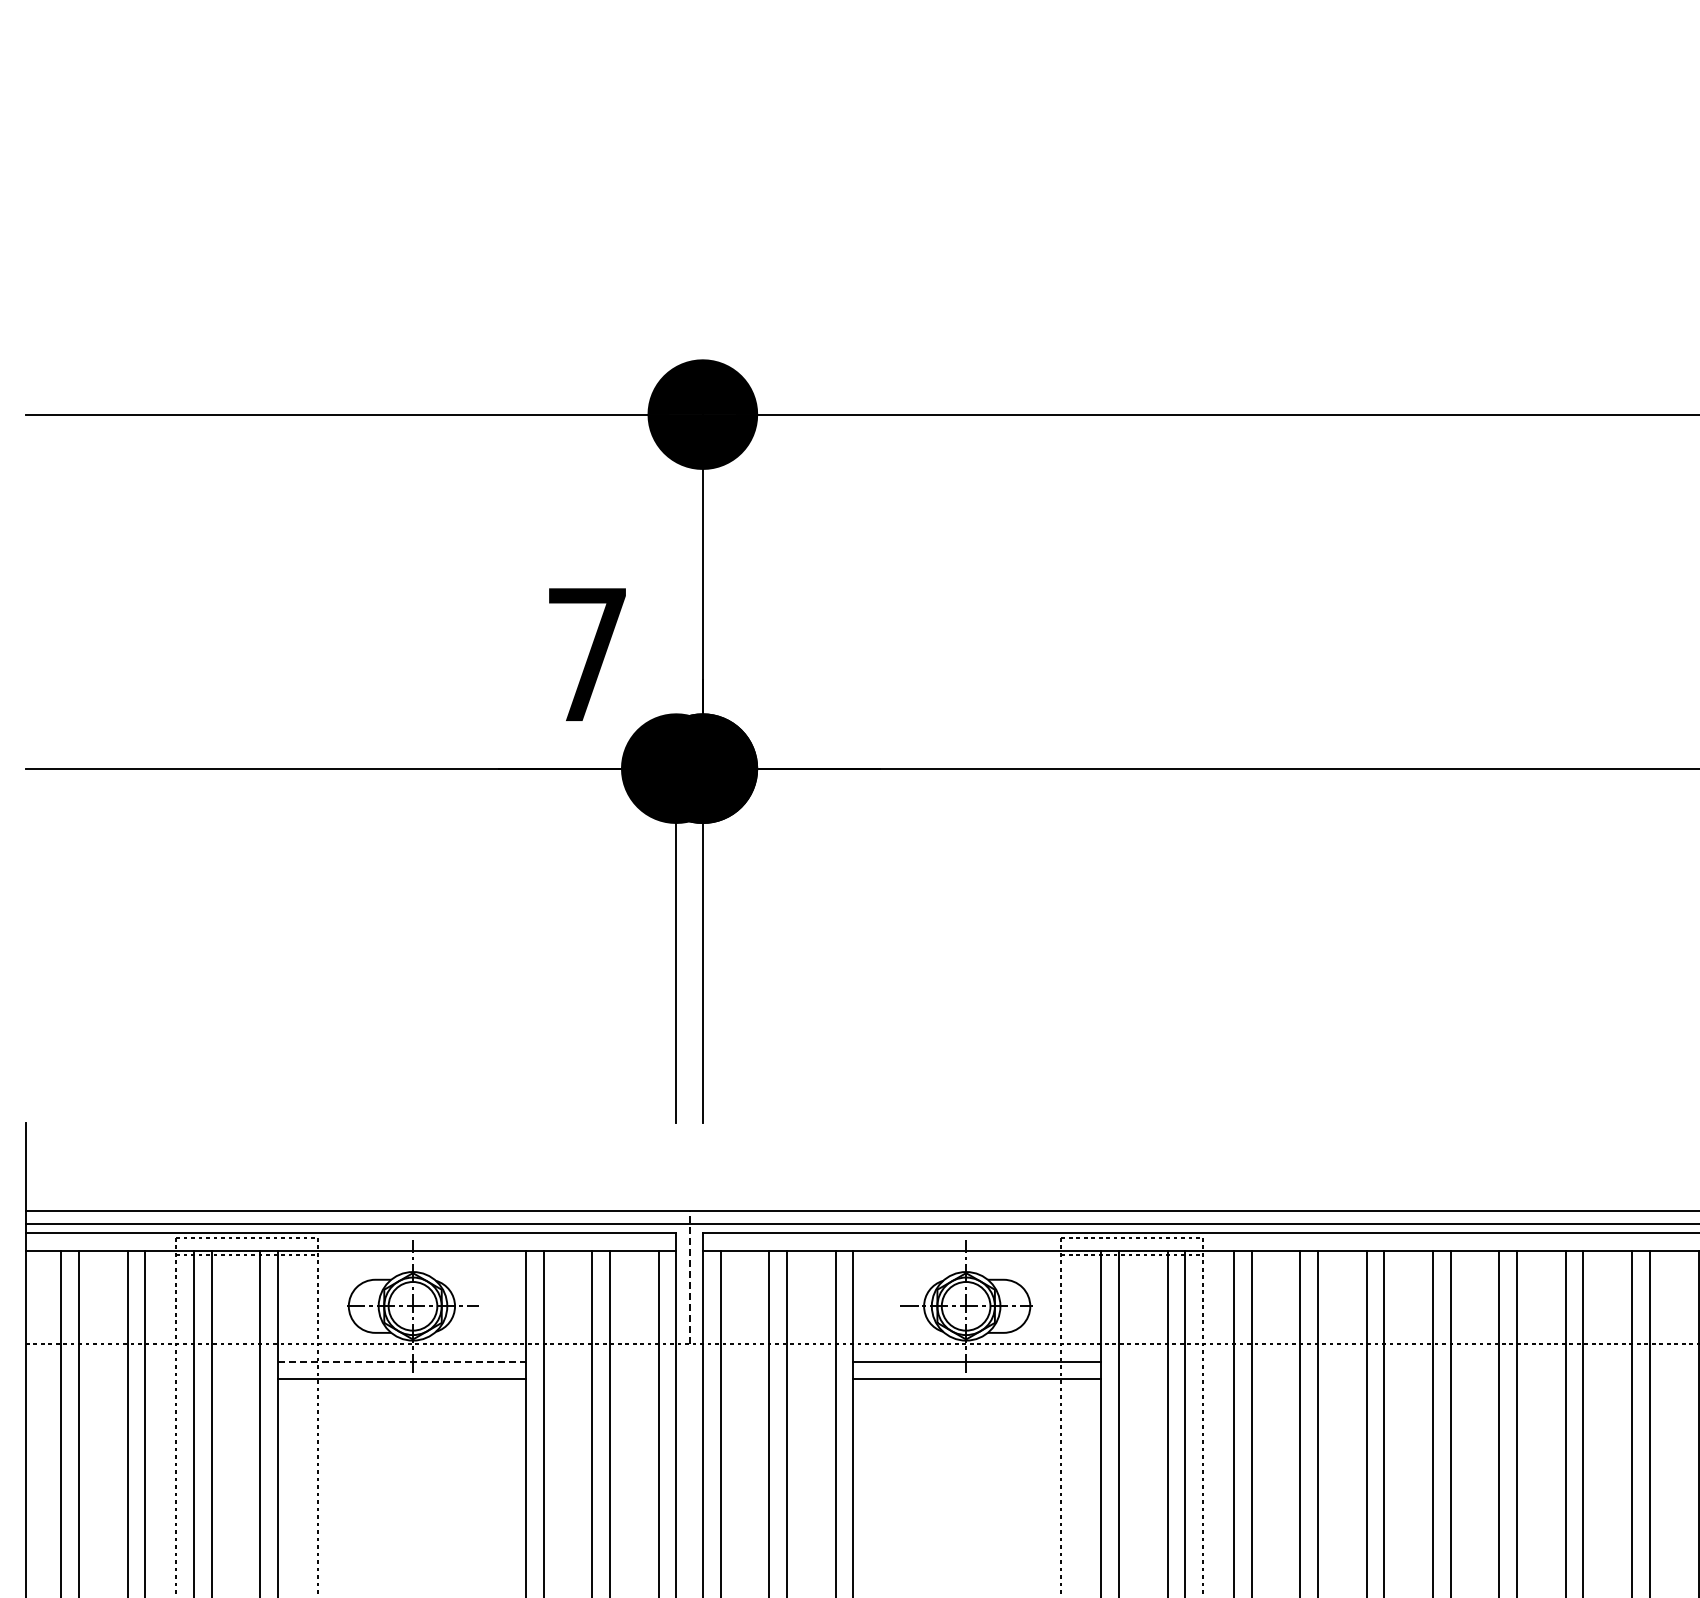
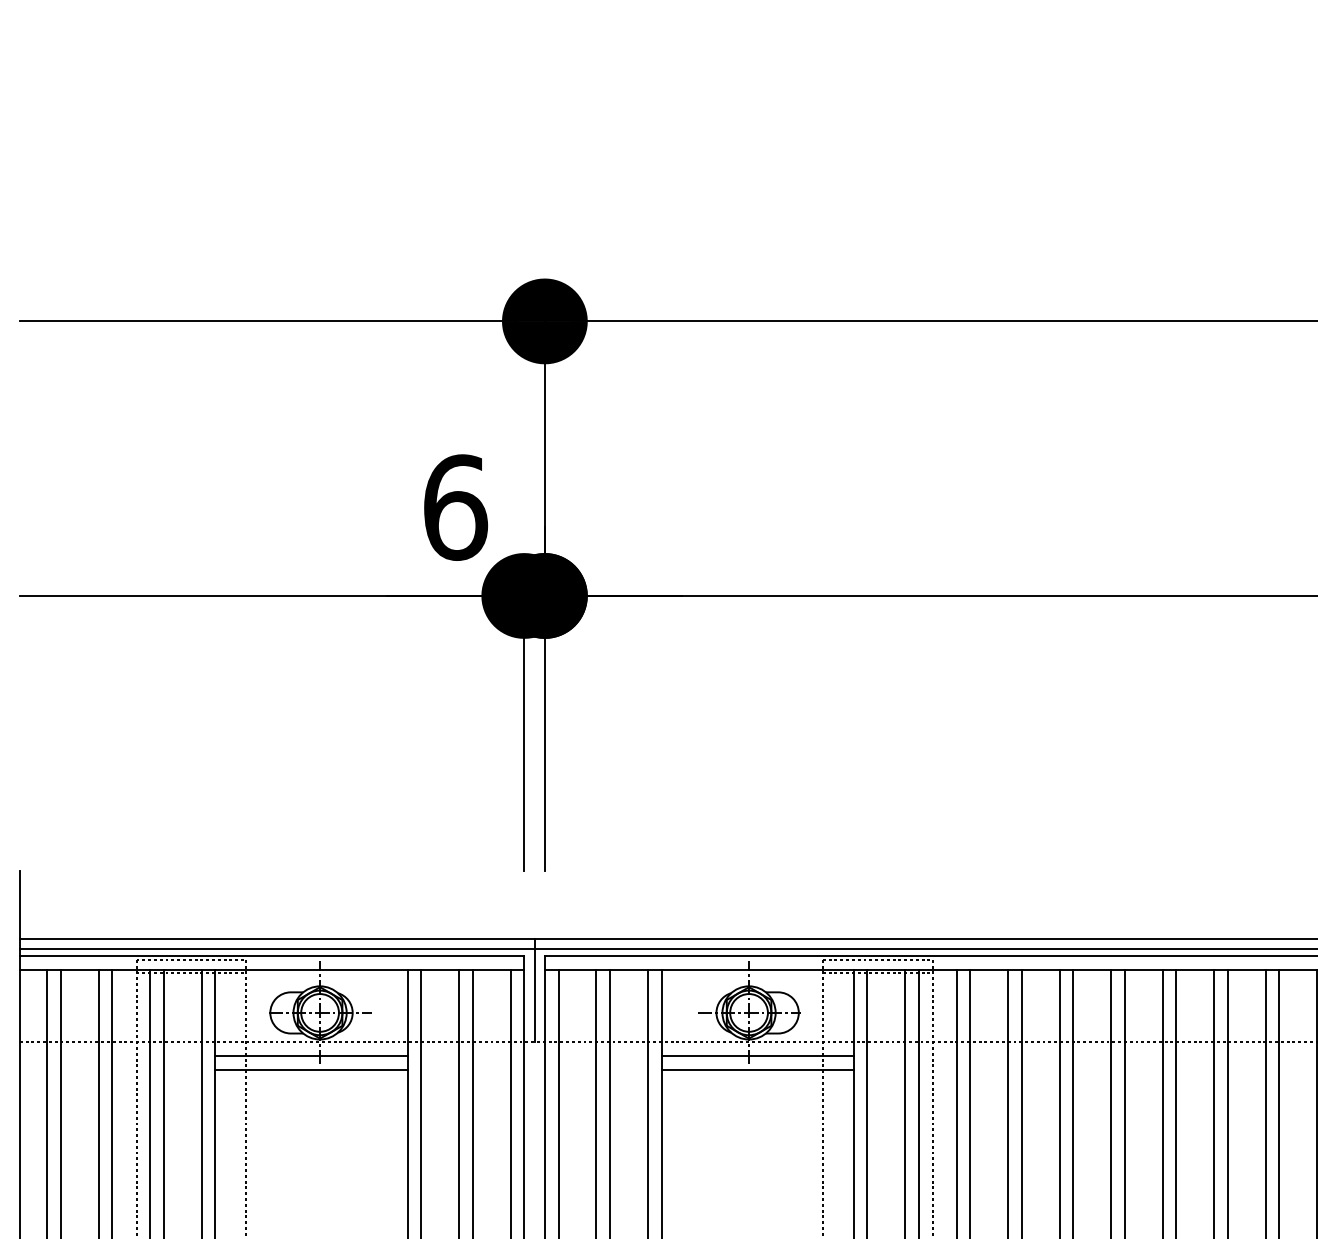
text: (588, 654) -> (456, 507), 7 -> 6
line: (689, 1277) -> (534, 990), dashed -> solid
line: (401, 1361) -> (311, 1055), dashed -> solid

